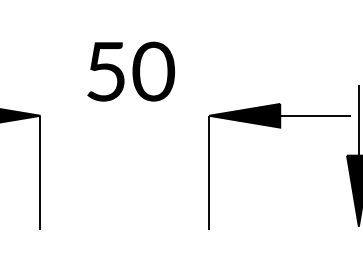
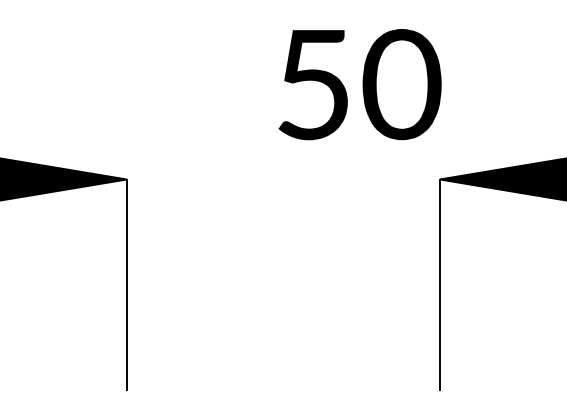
text: (130, 71) -> (358, 84), moved

